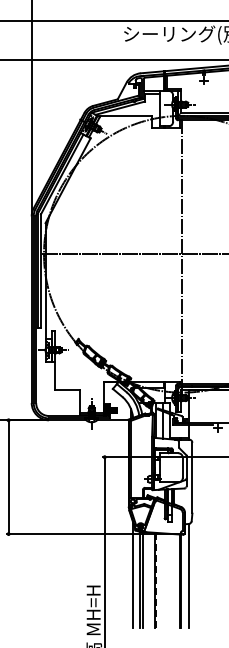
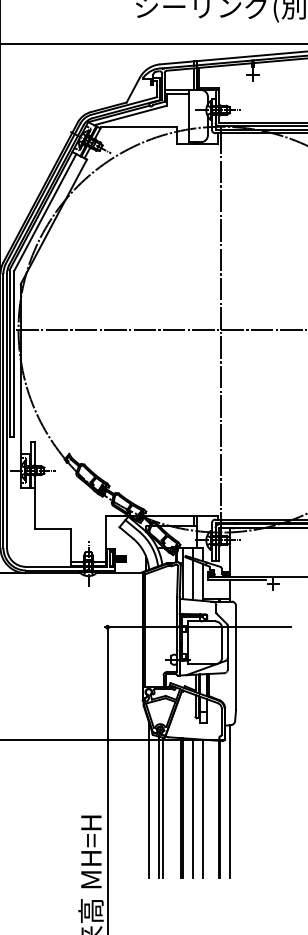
line: (156, 579) -> (183, 806), dashed -> solid
line: (162, 580) -> (192, 808), added
line: (169, 580) -> (202, 808), added

